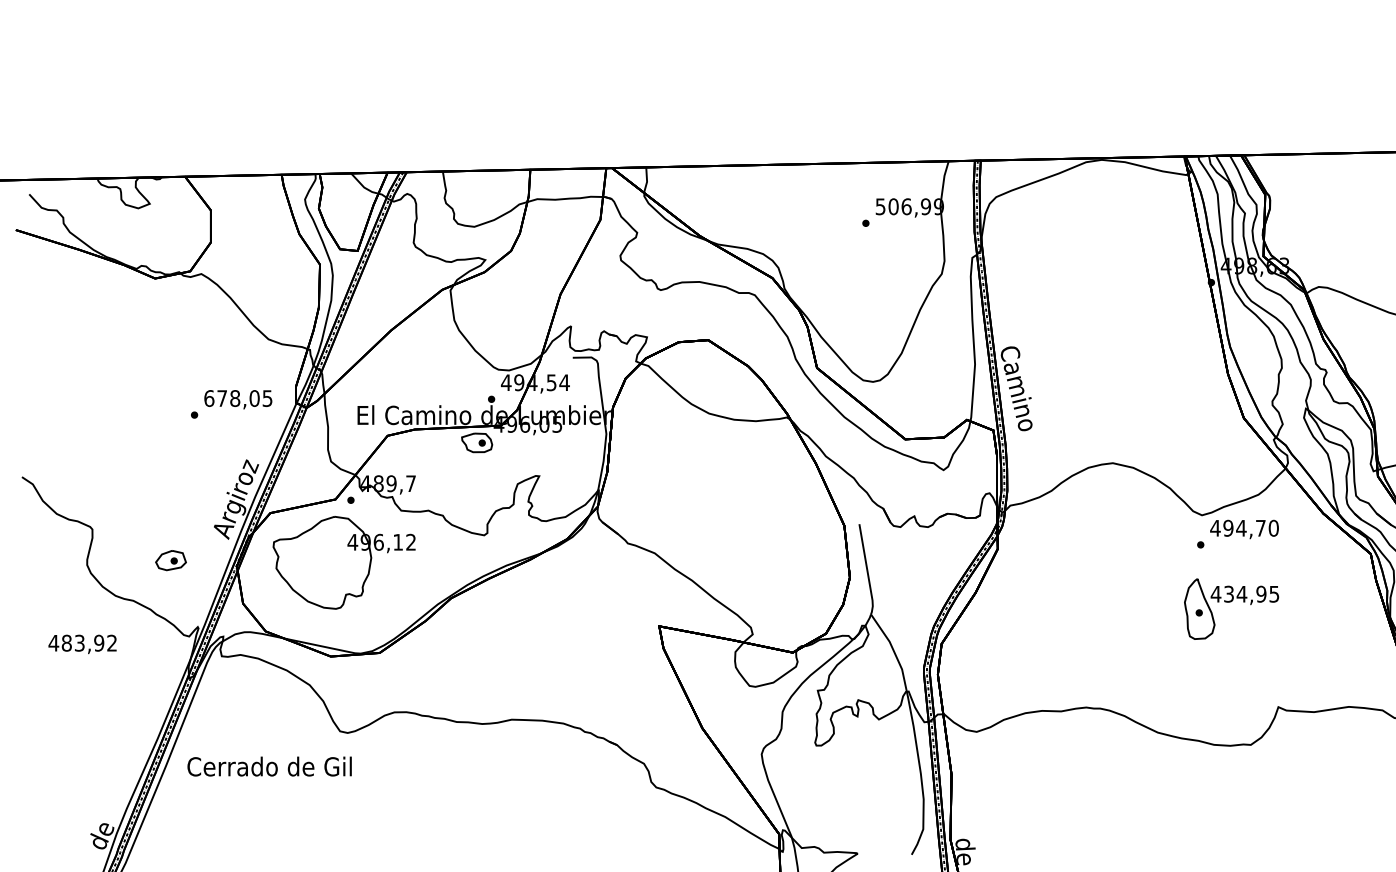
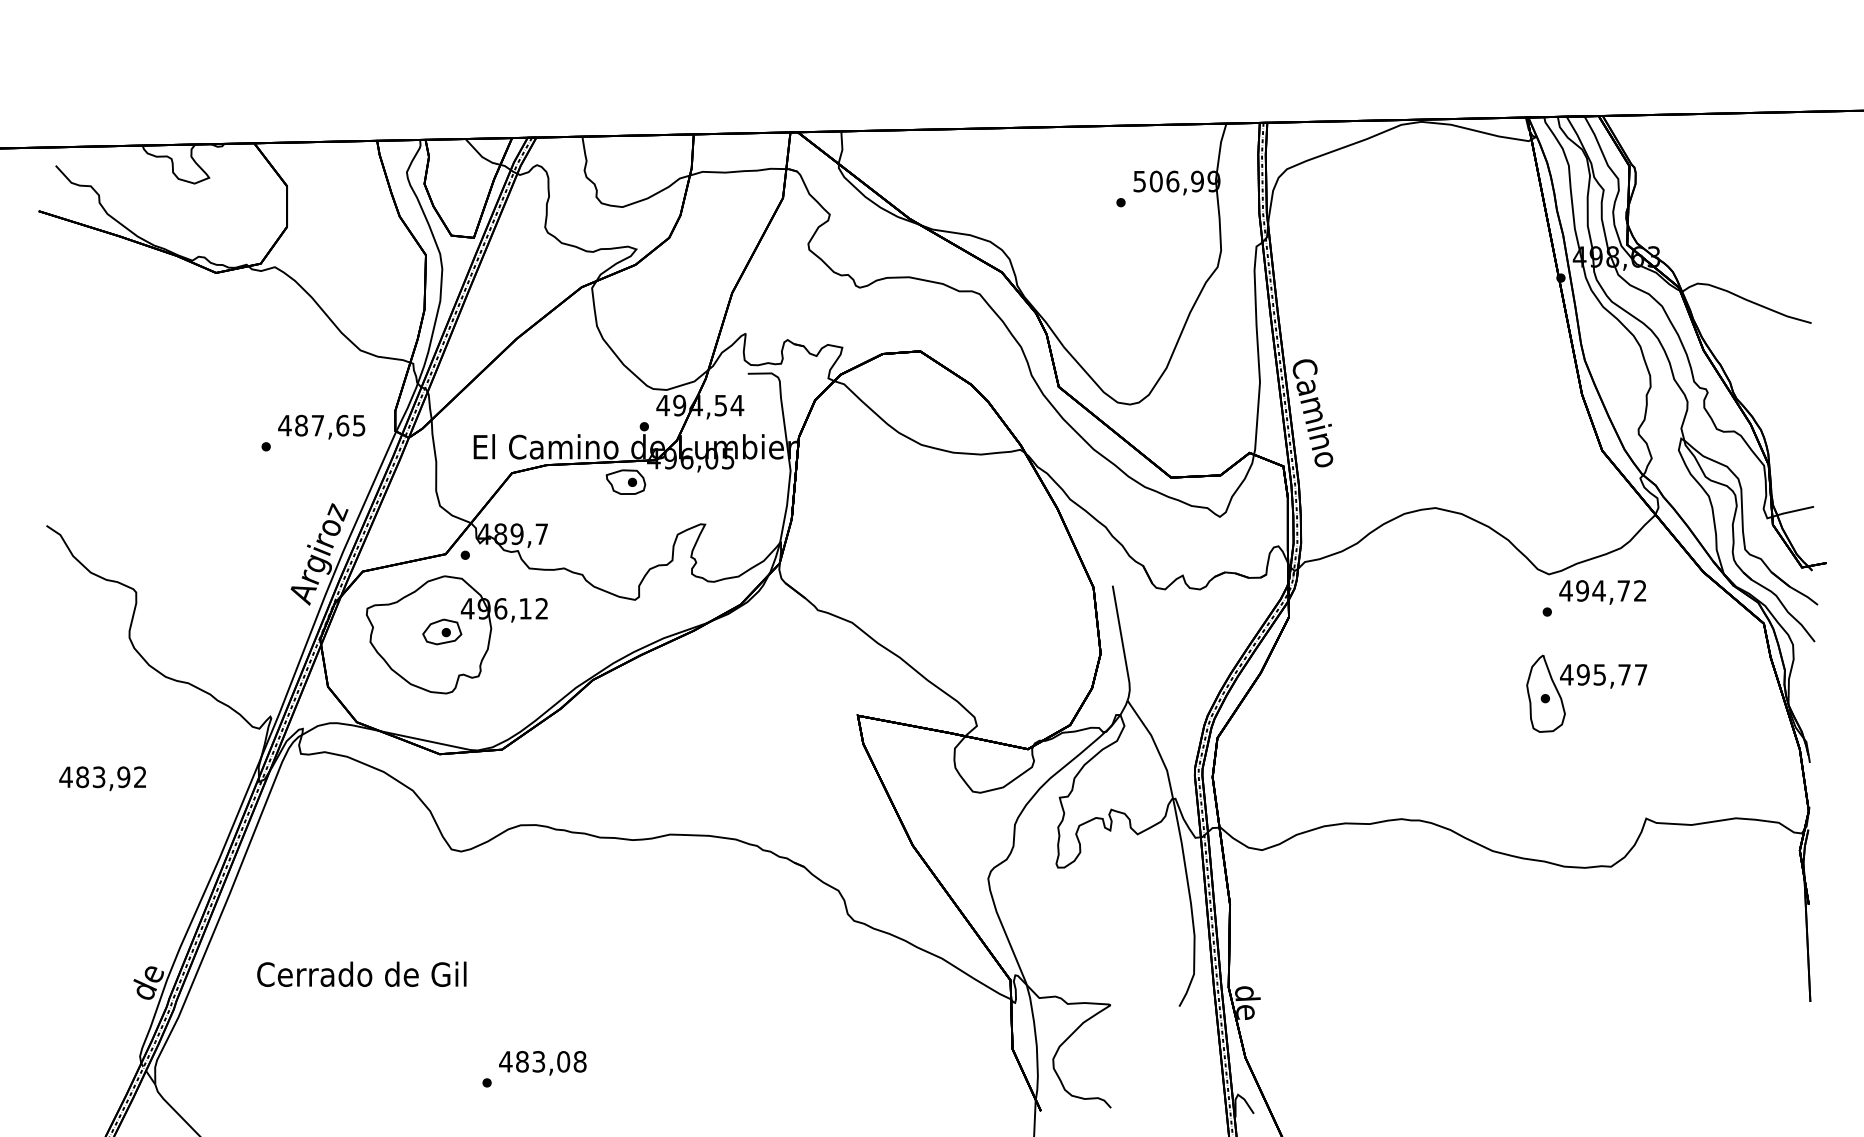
text: (231, 398) -> (313, 425), 678,05 -> 487,65
text: (1273, 527) -> (1640, 590), 494,70 -> 494,72
part: (171, 560) -> (442, 631), moved
text: (1251, 593) -> (1611, 674), 434,95 -> 495,77
text: (82, 644) -> (102, 778), moved
text: (269, 765) -> (361, 973), moved

